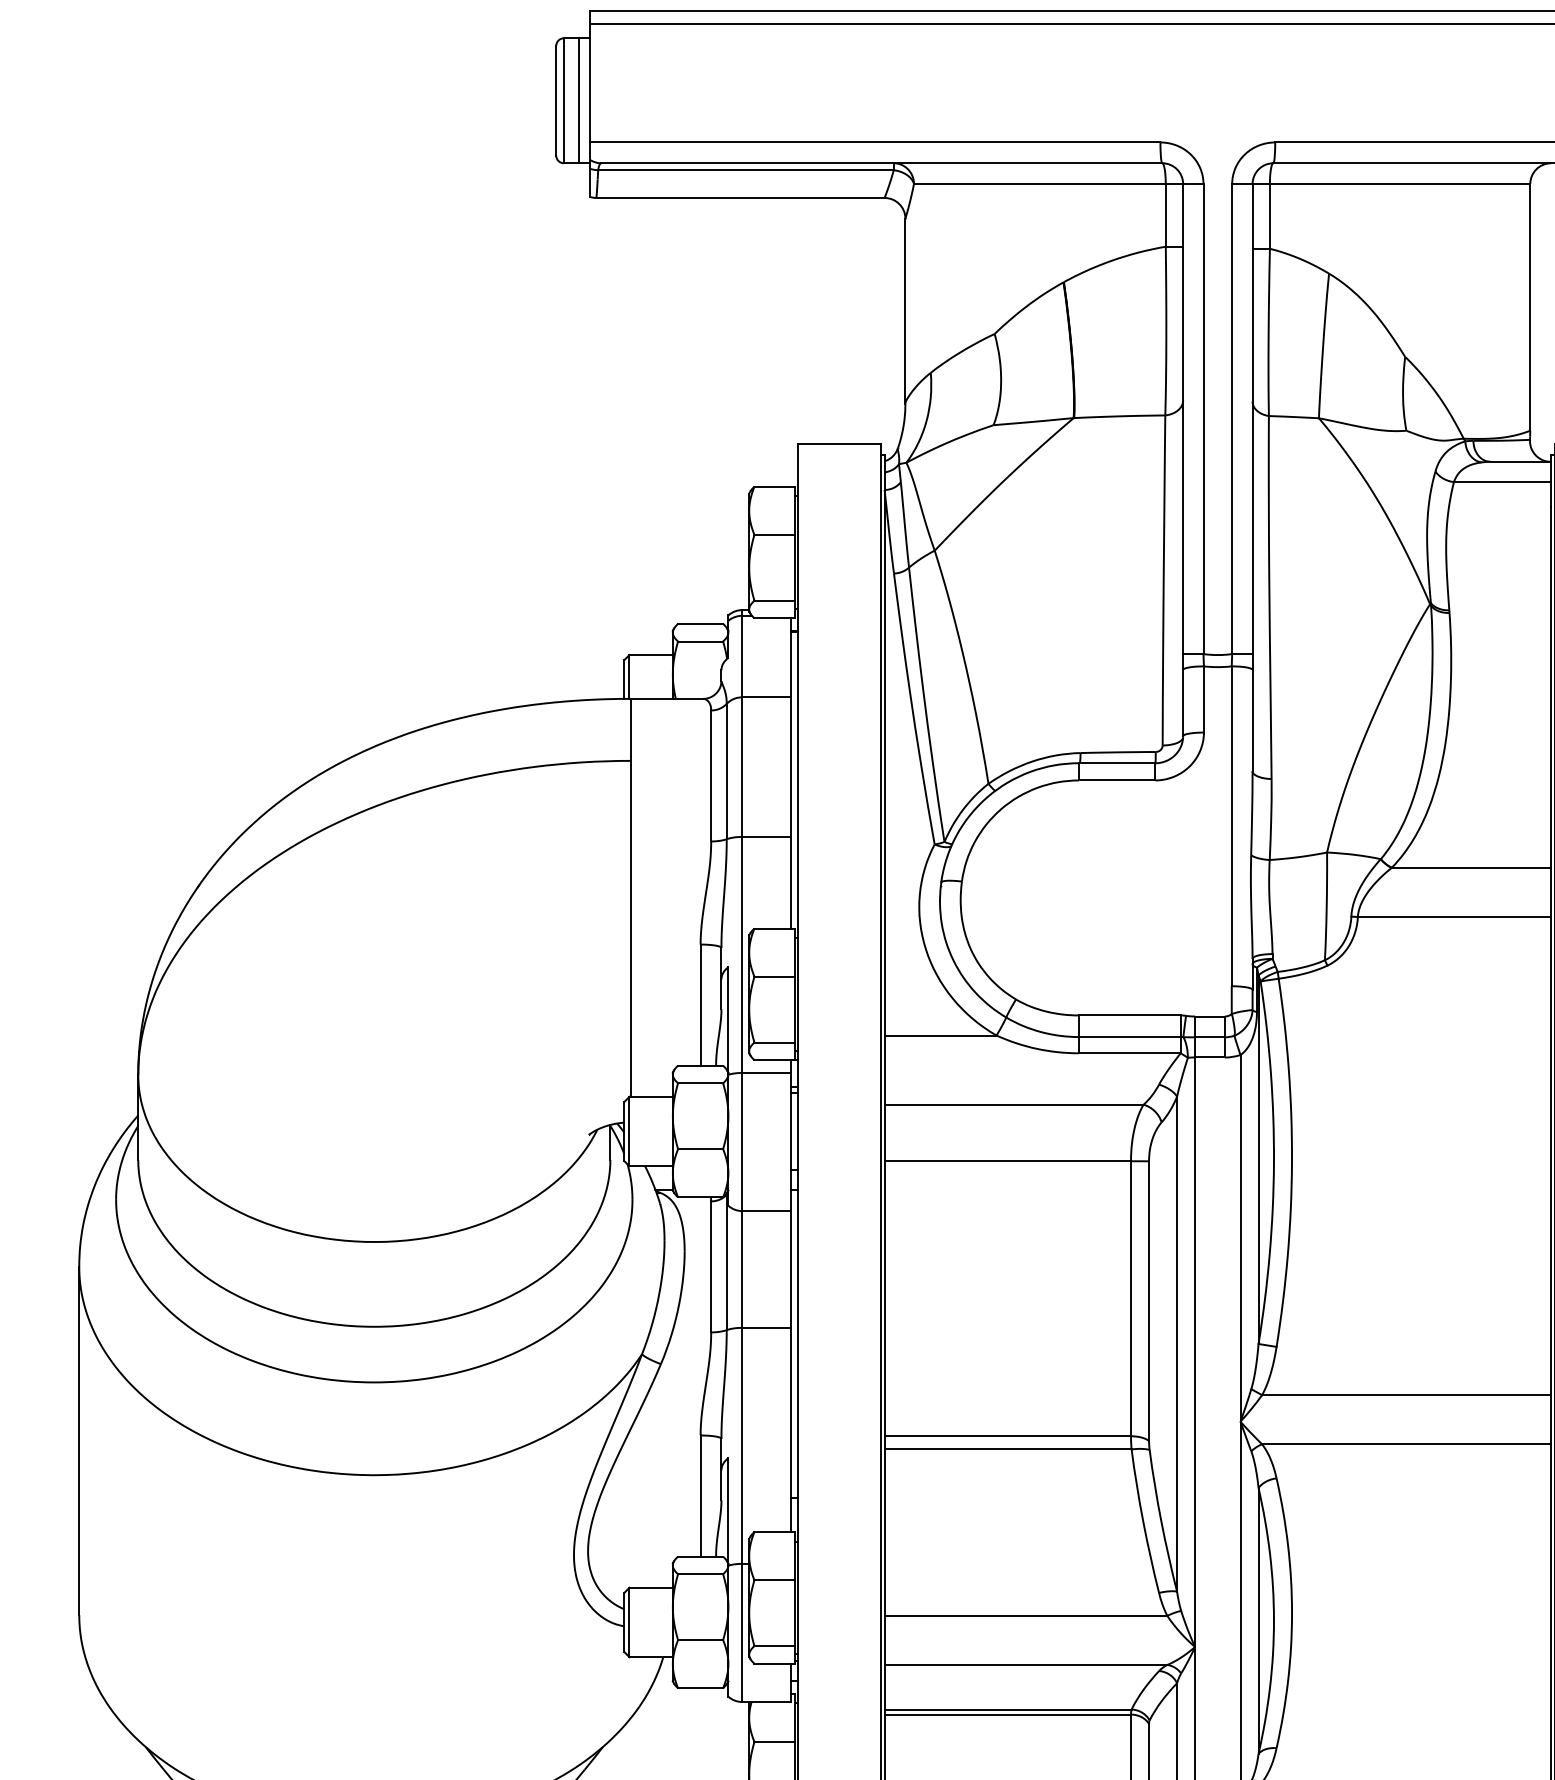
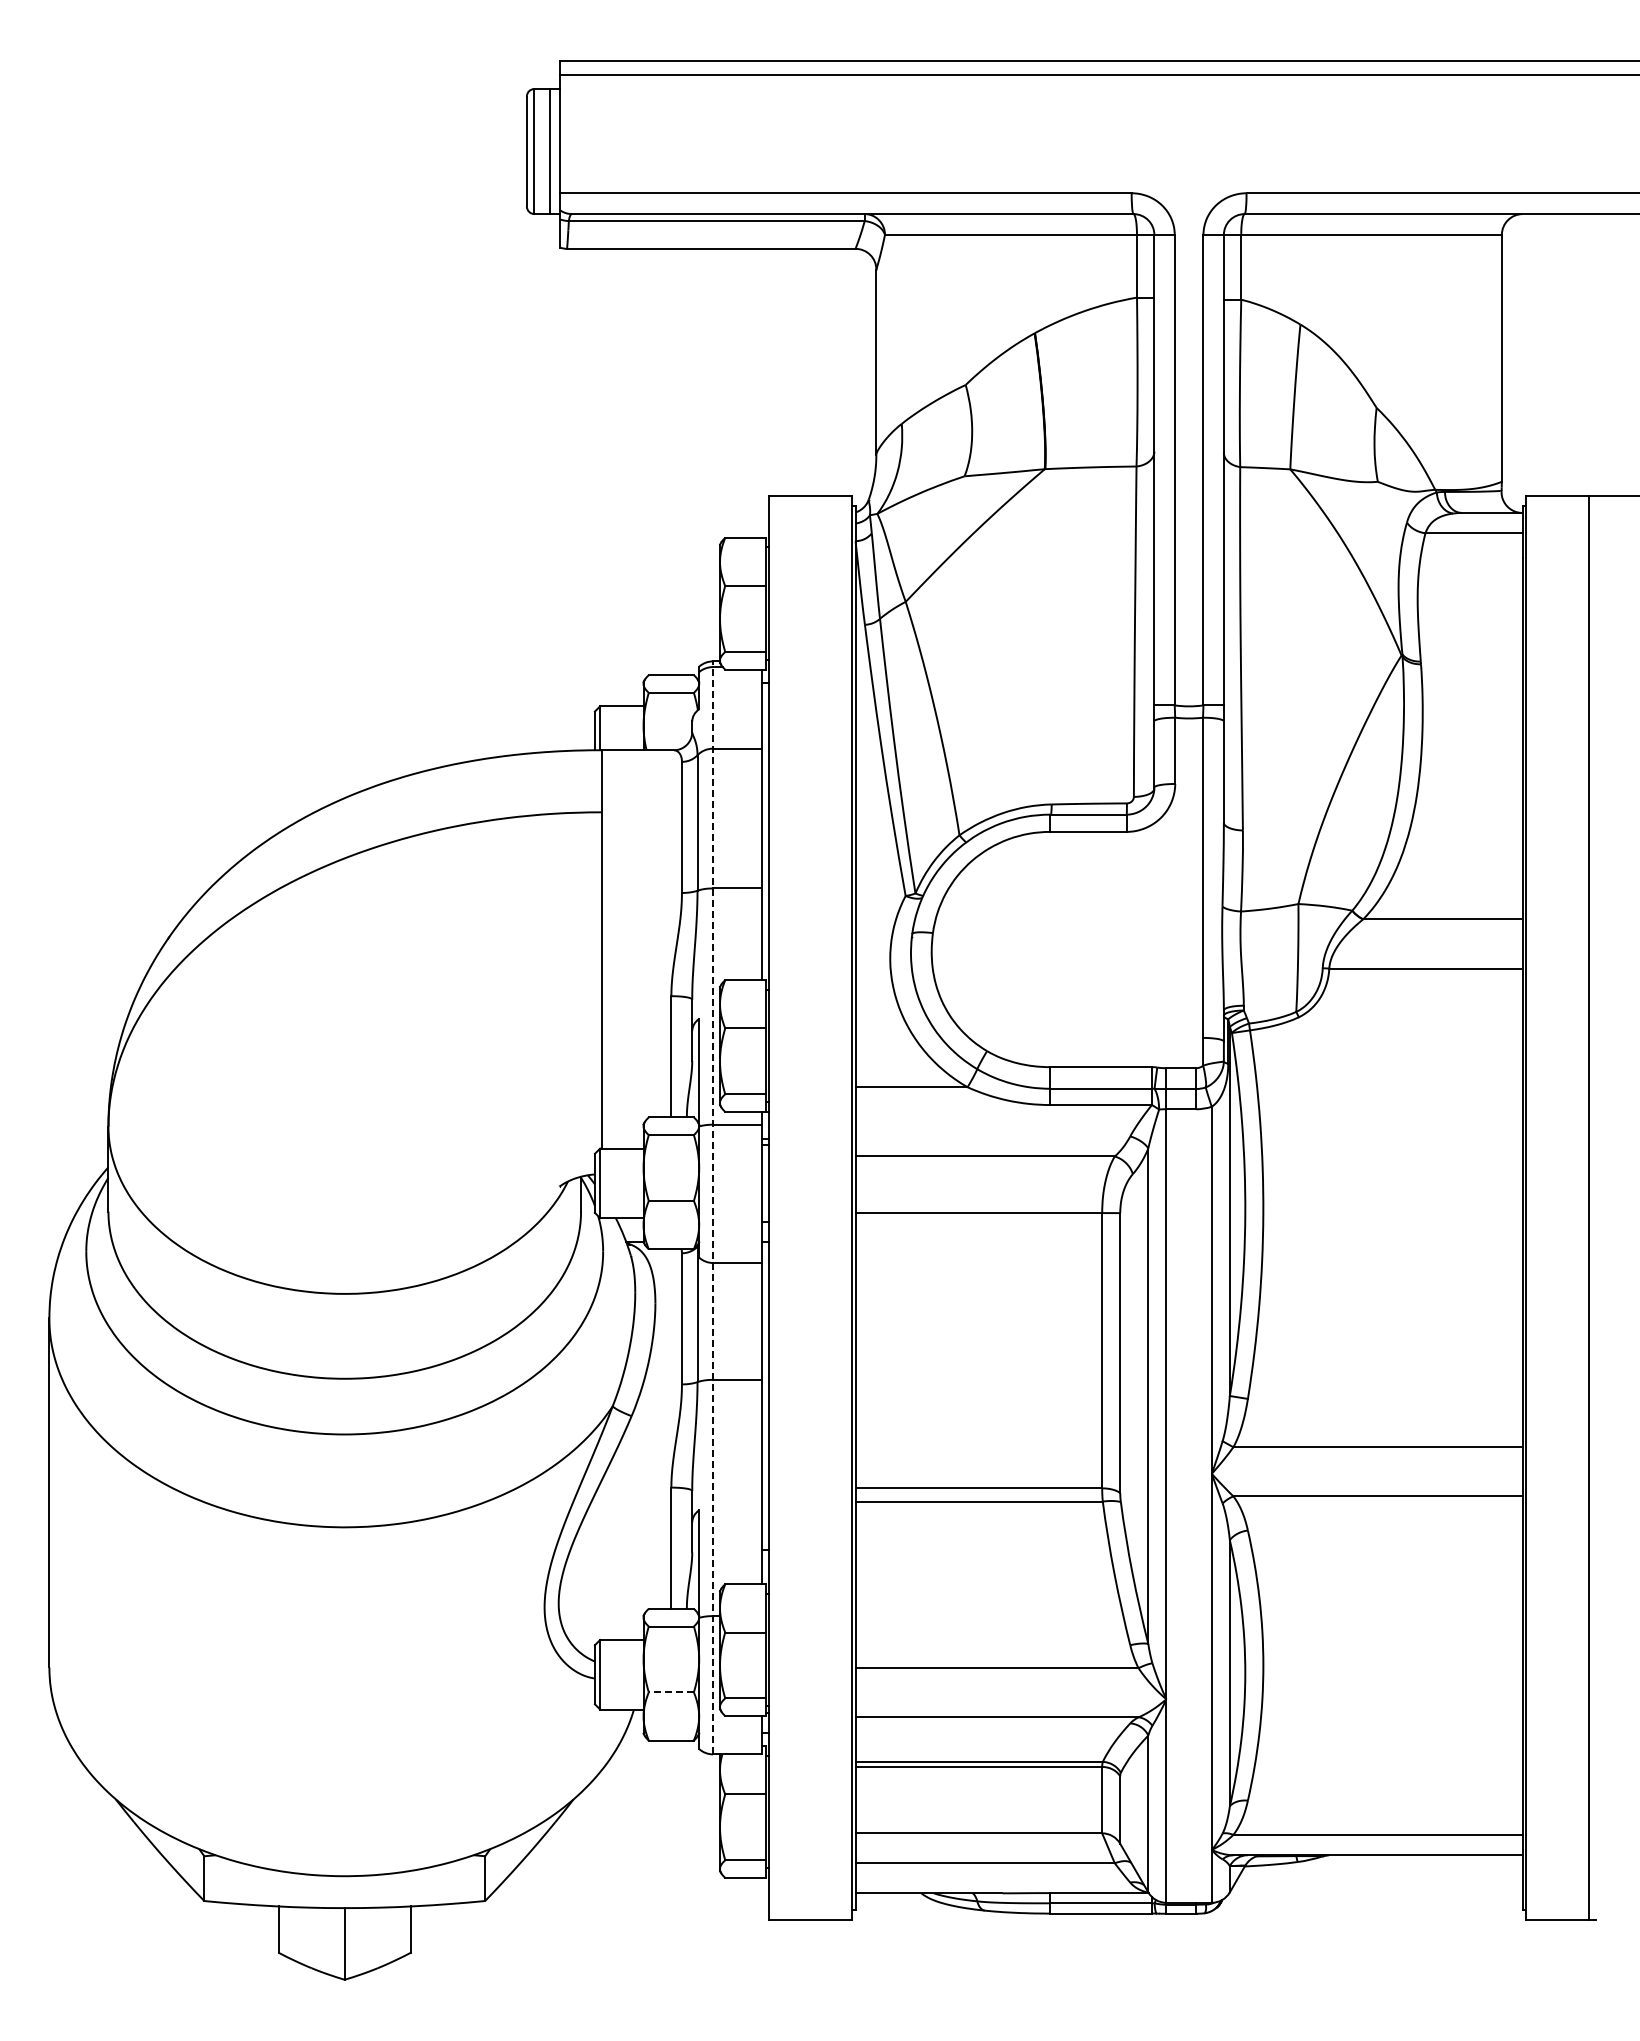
line: (742, 1155) -> (713, 1207), solid -> dashed
line: (700, 1640) -> (671, 1692), solid -> dashed

